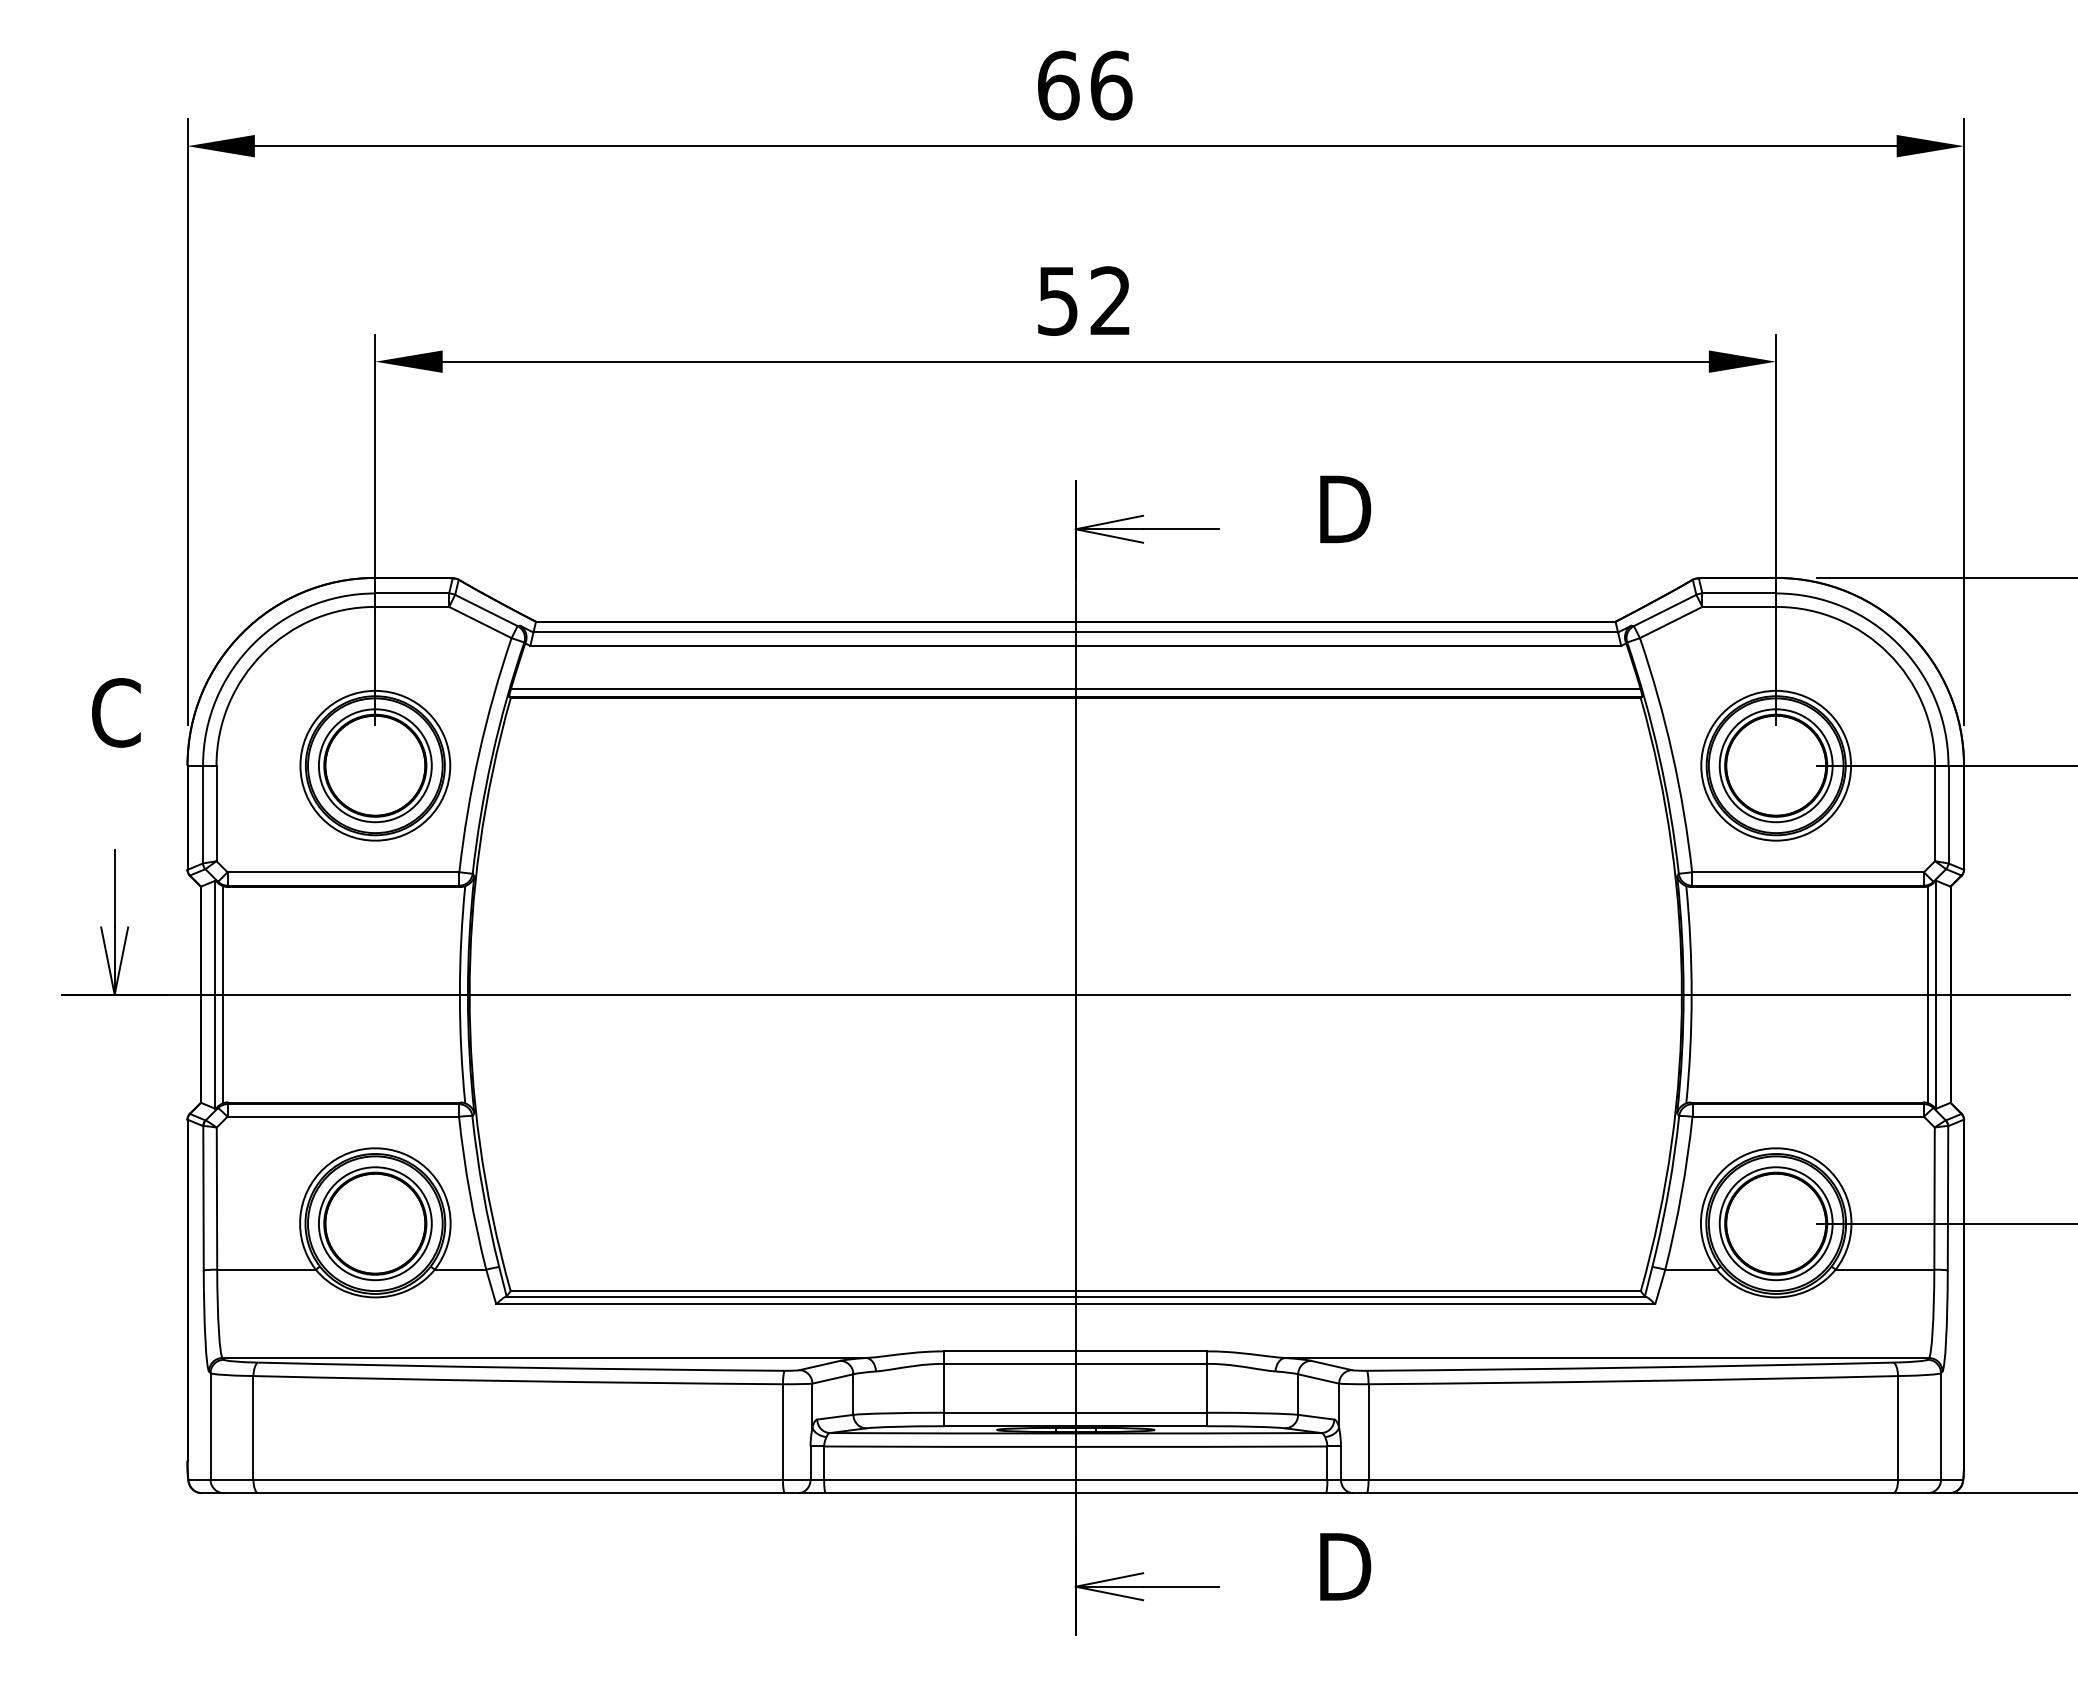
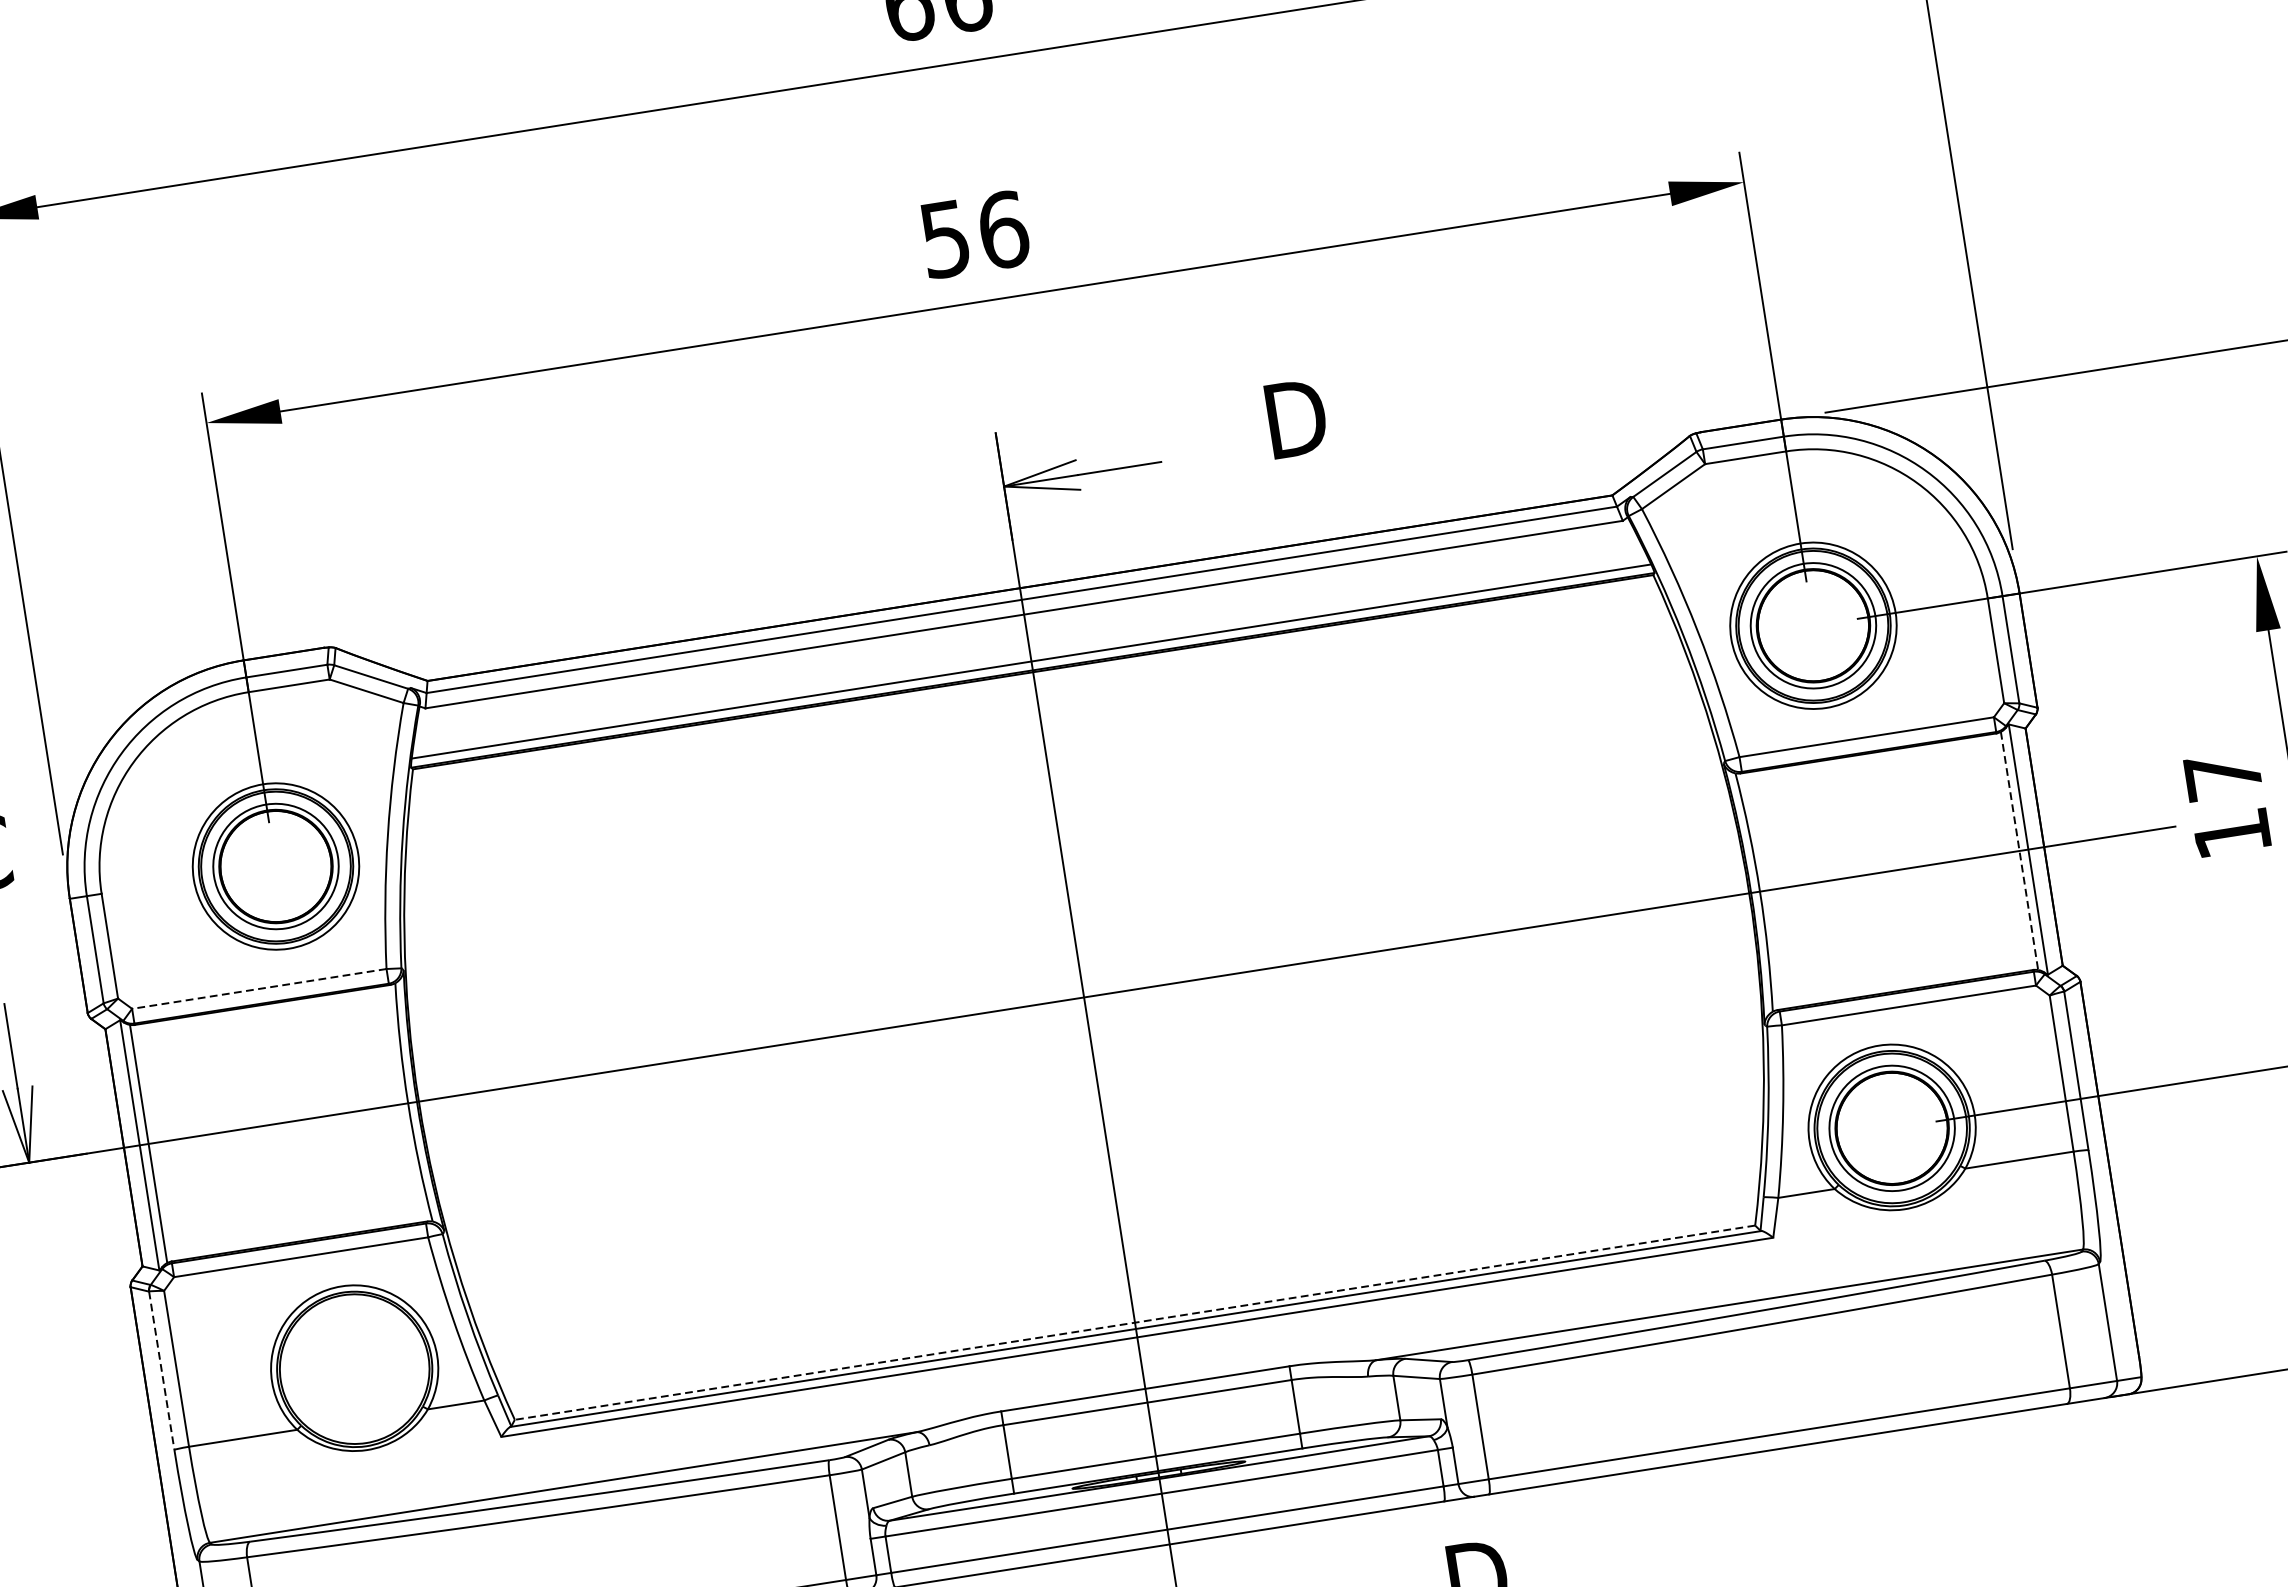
text: (1111, 300) -> (1003, 229), 52 -> 56
line: (343, 872) -> (259, 989), solid -> dashed
line: (1928, 995) -> (2020, 851), solid -> dashed
line: (203, 1198) -> (161, 1371), solid -> dashed
part: (375, 1223) -> (354, 1368), removed
line: (1075, 1291) -> (1134, 1323), solid -> dashed

